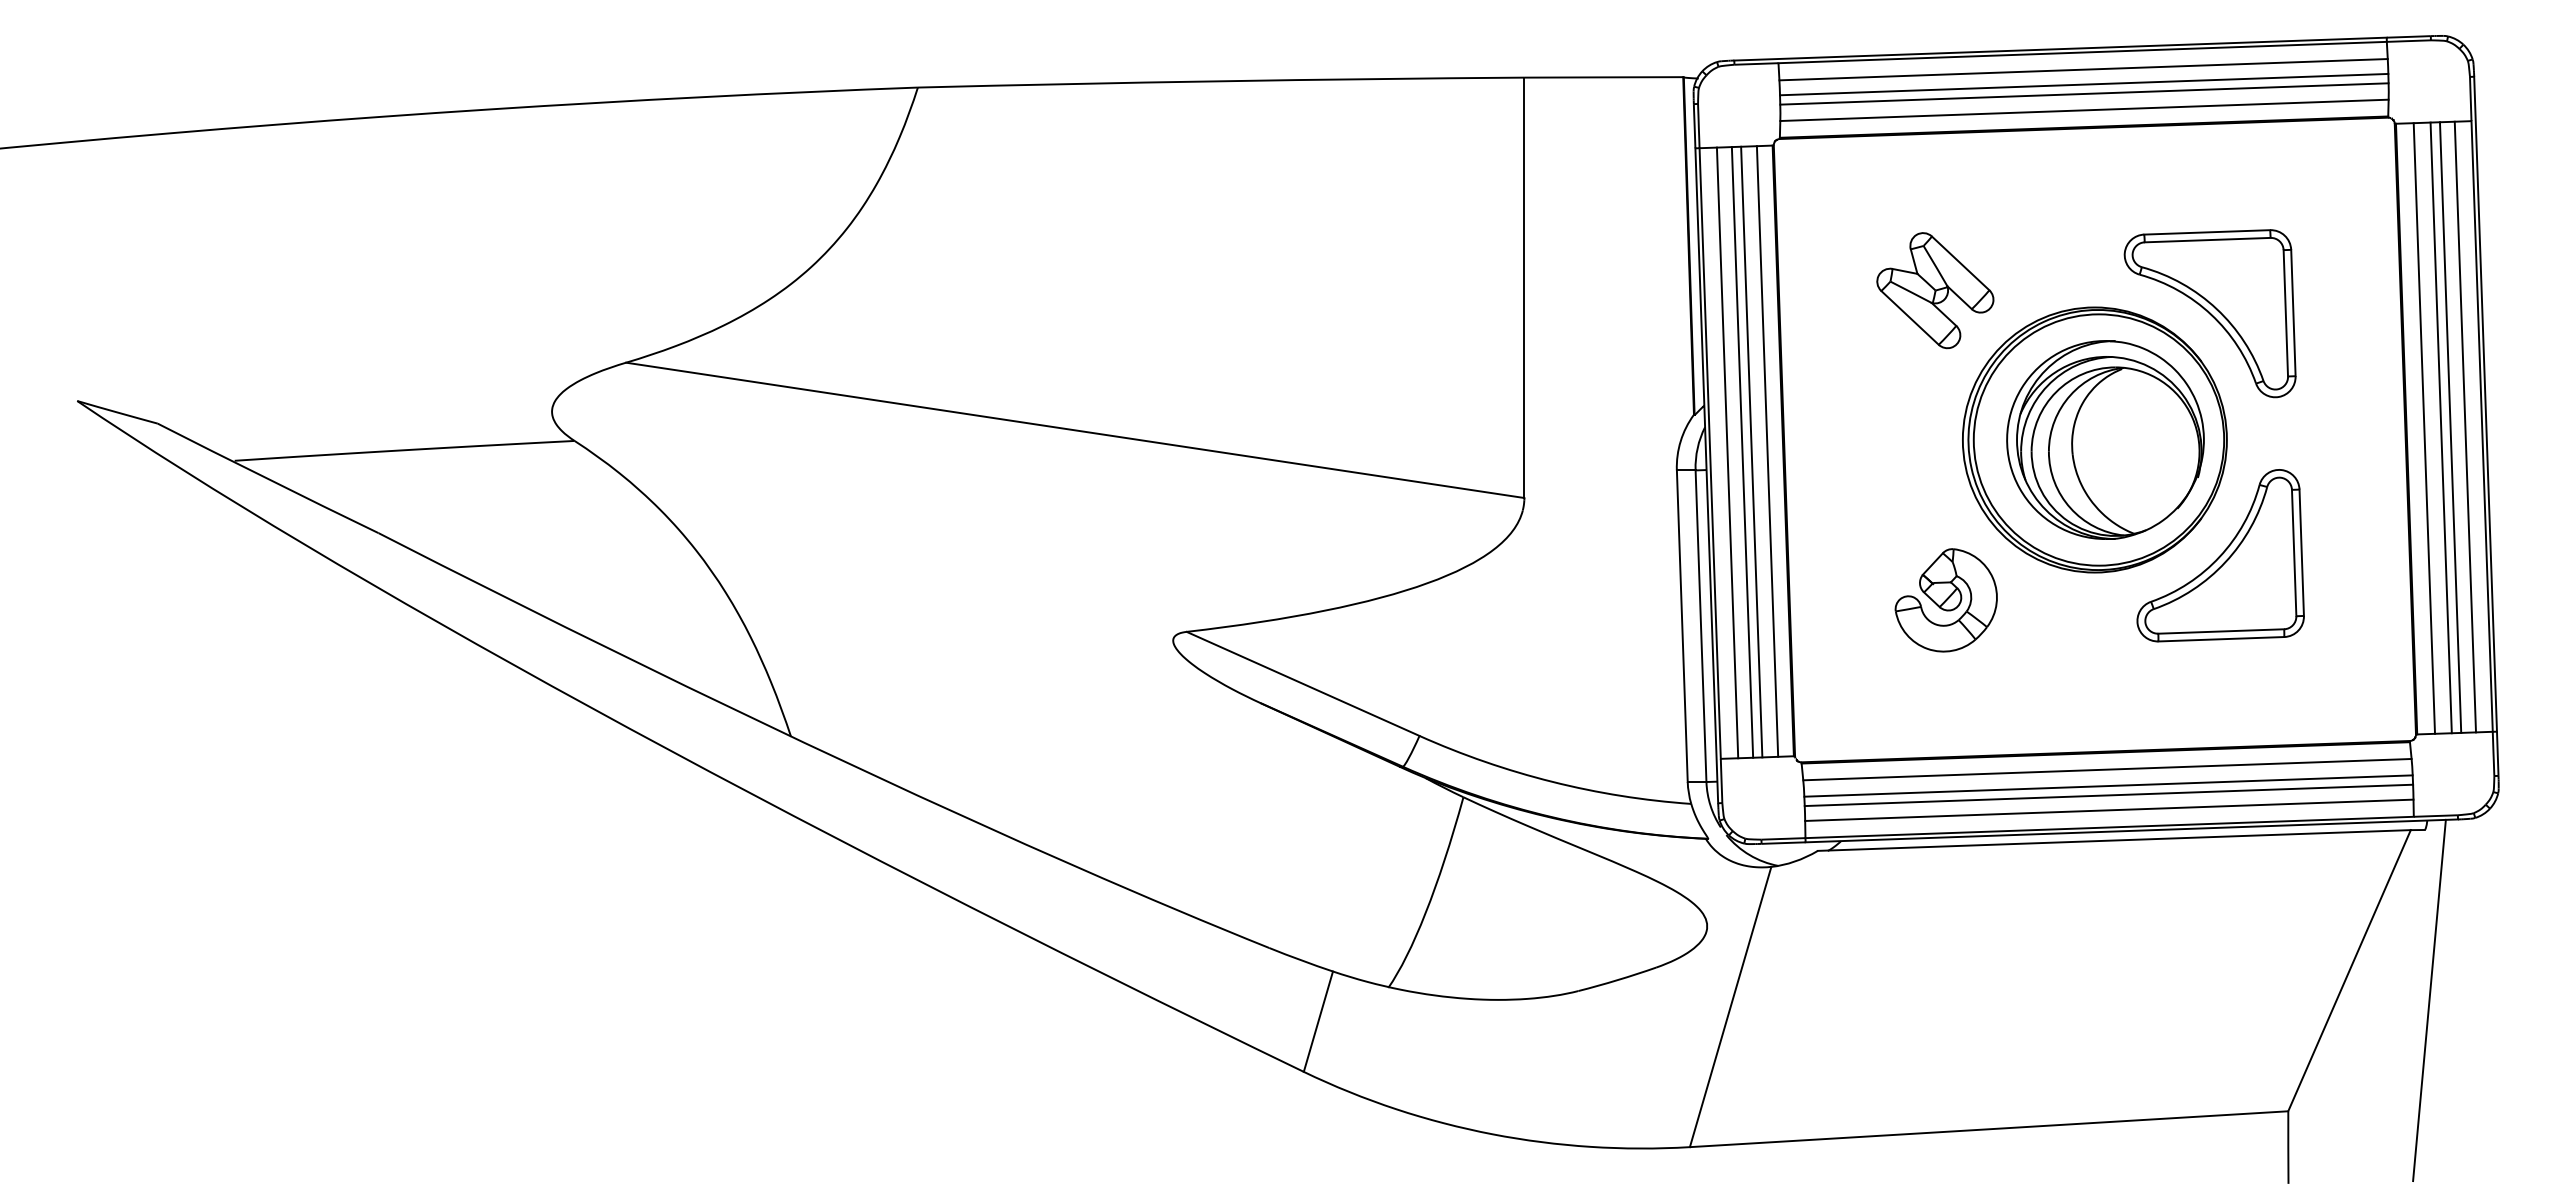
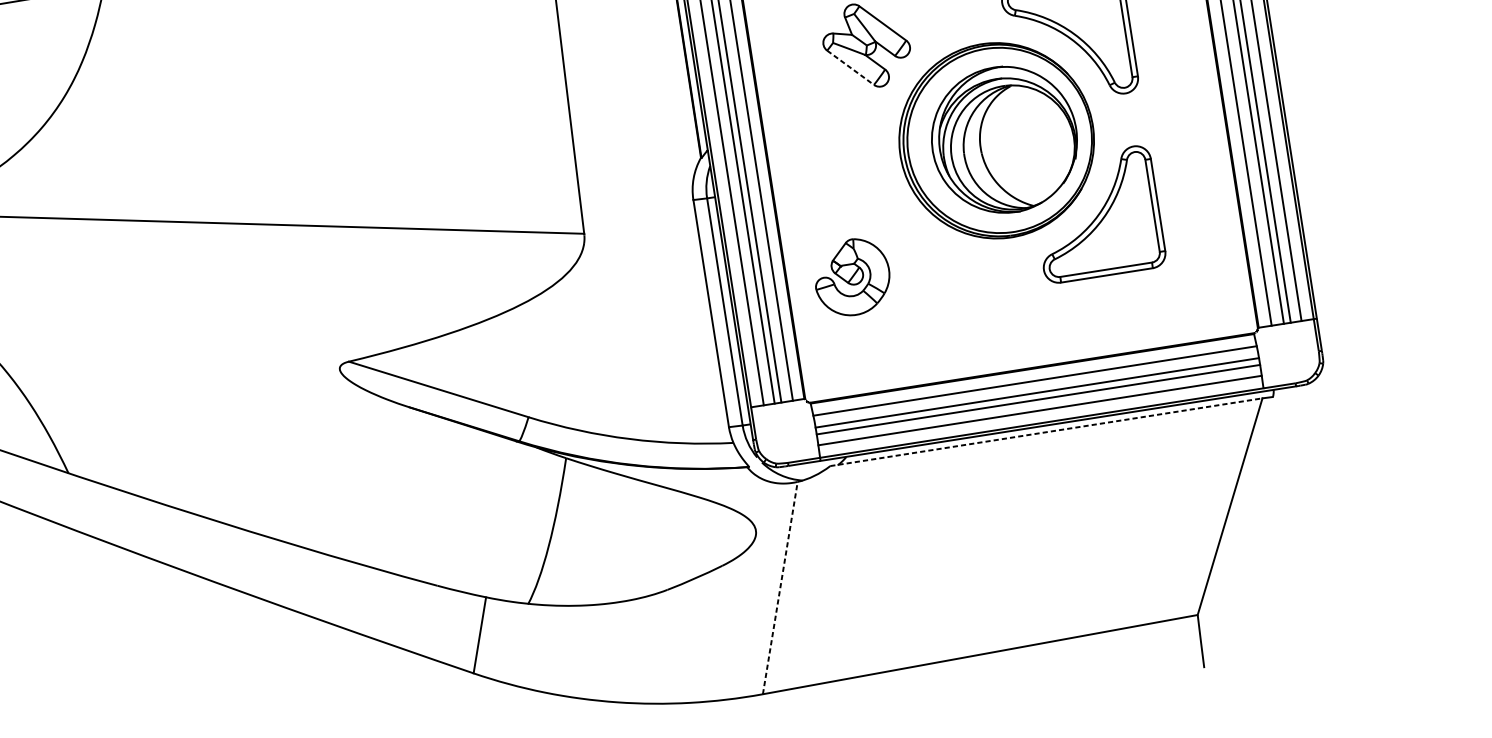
line: (1910, 318) -> (850, 68), solid -> dashed
part: (1945, 600) -> (851, 277), moved
line: (2114, 840) -> (1046, 432), solid -> dashed
line: (2429, 1000) -> (1291, 521), removed
line: (1730, 1007) -> (780, 588), solid -> dashed

